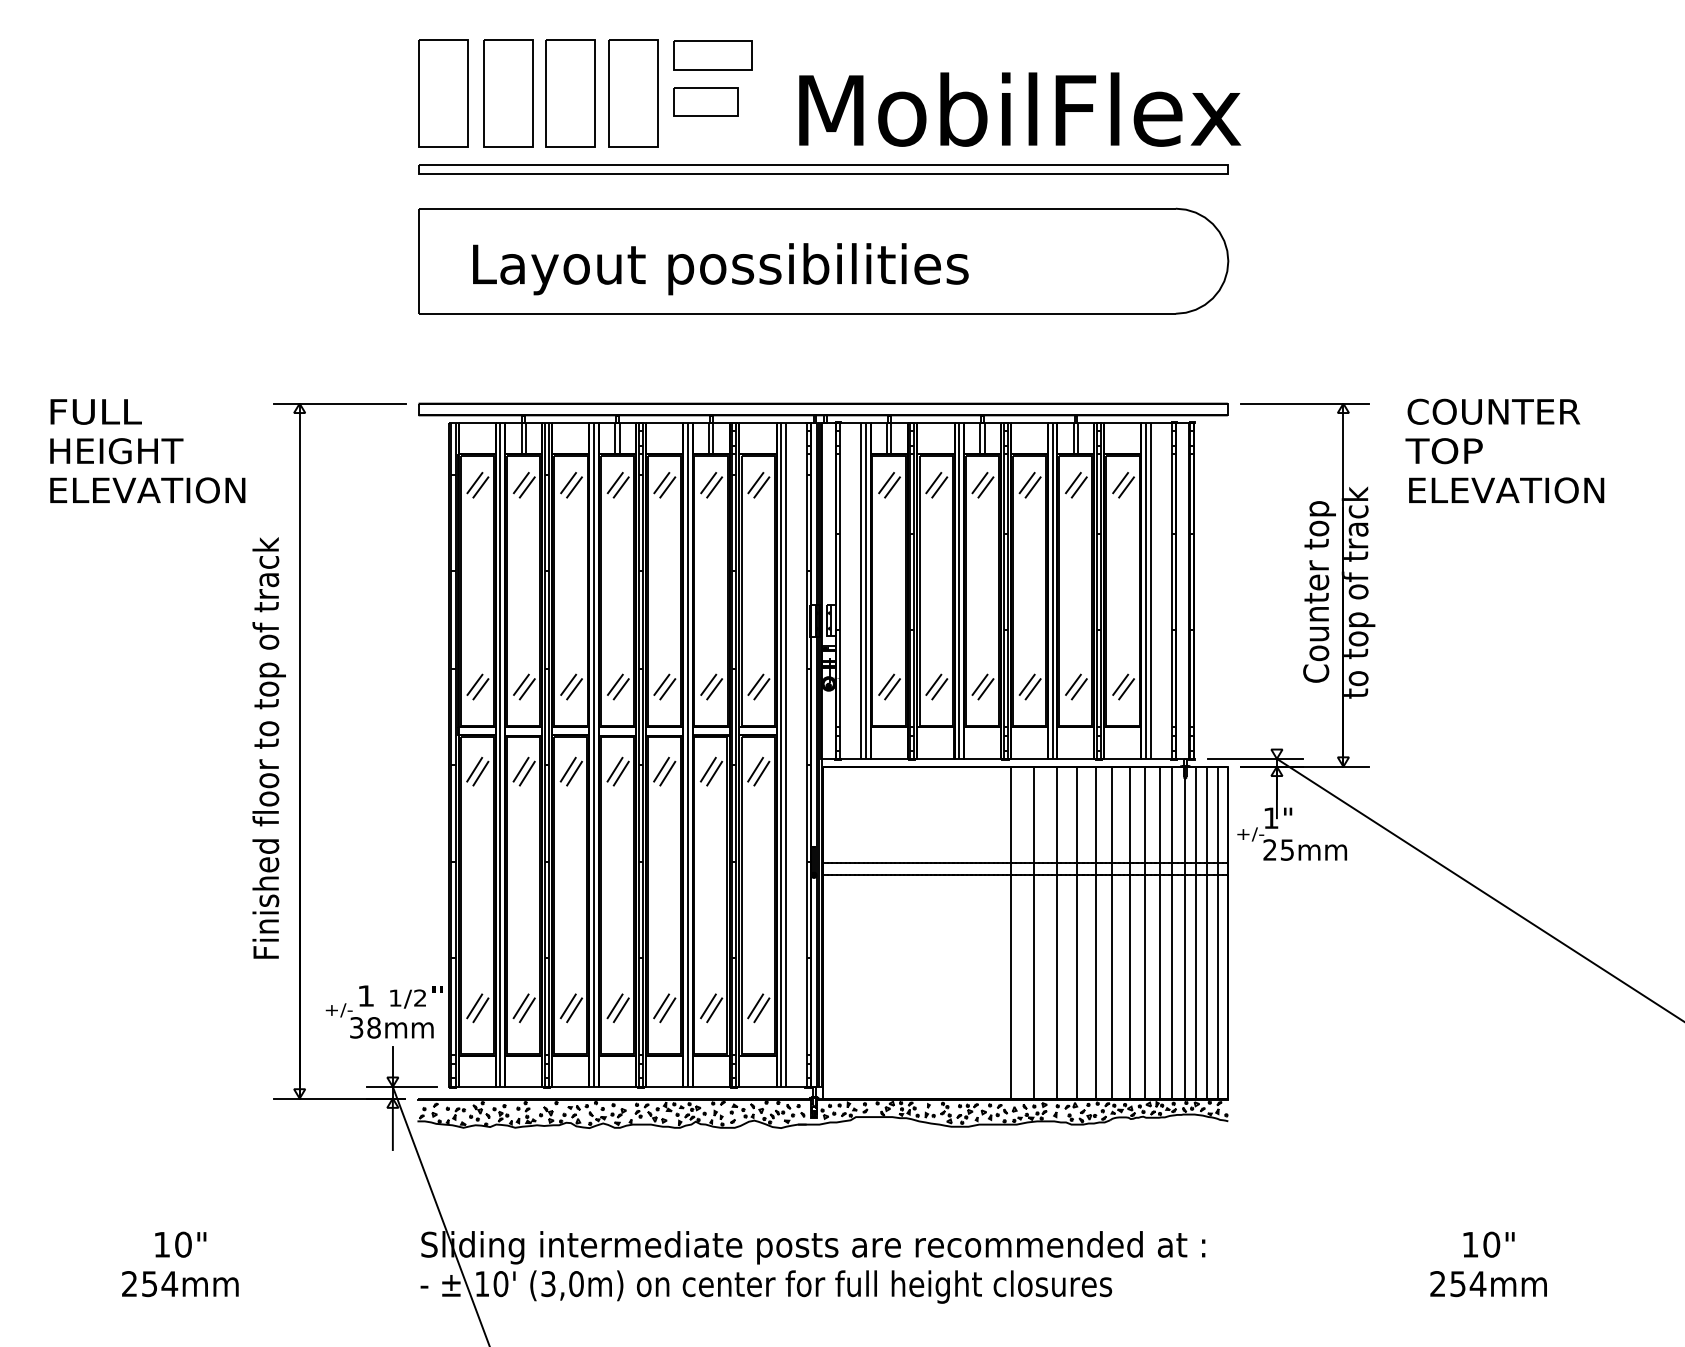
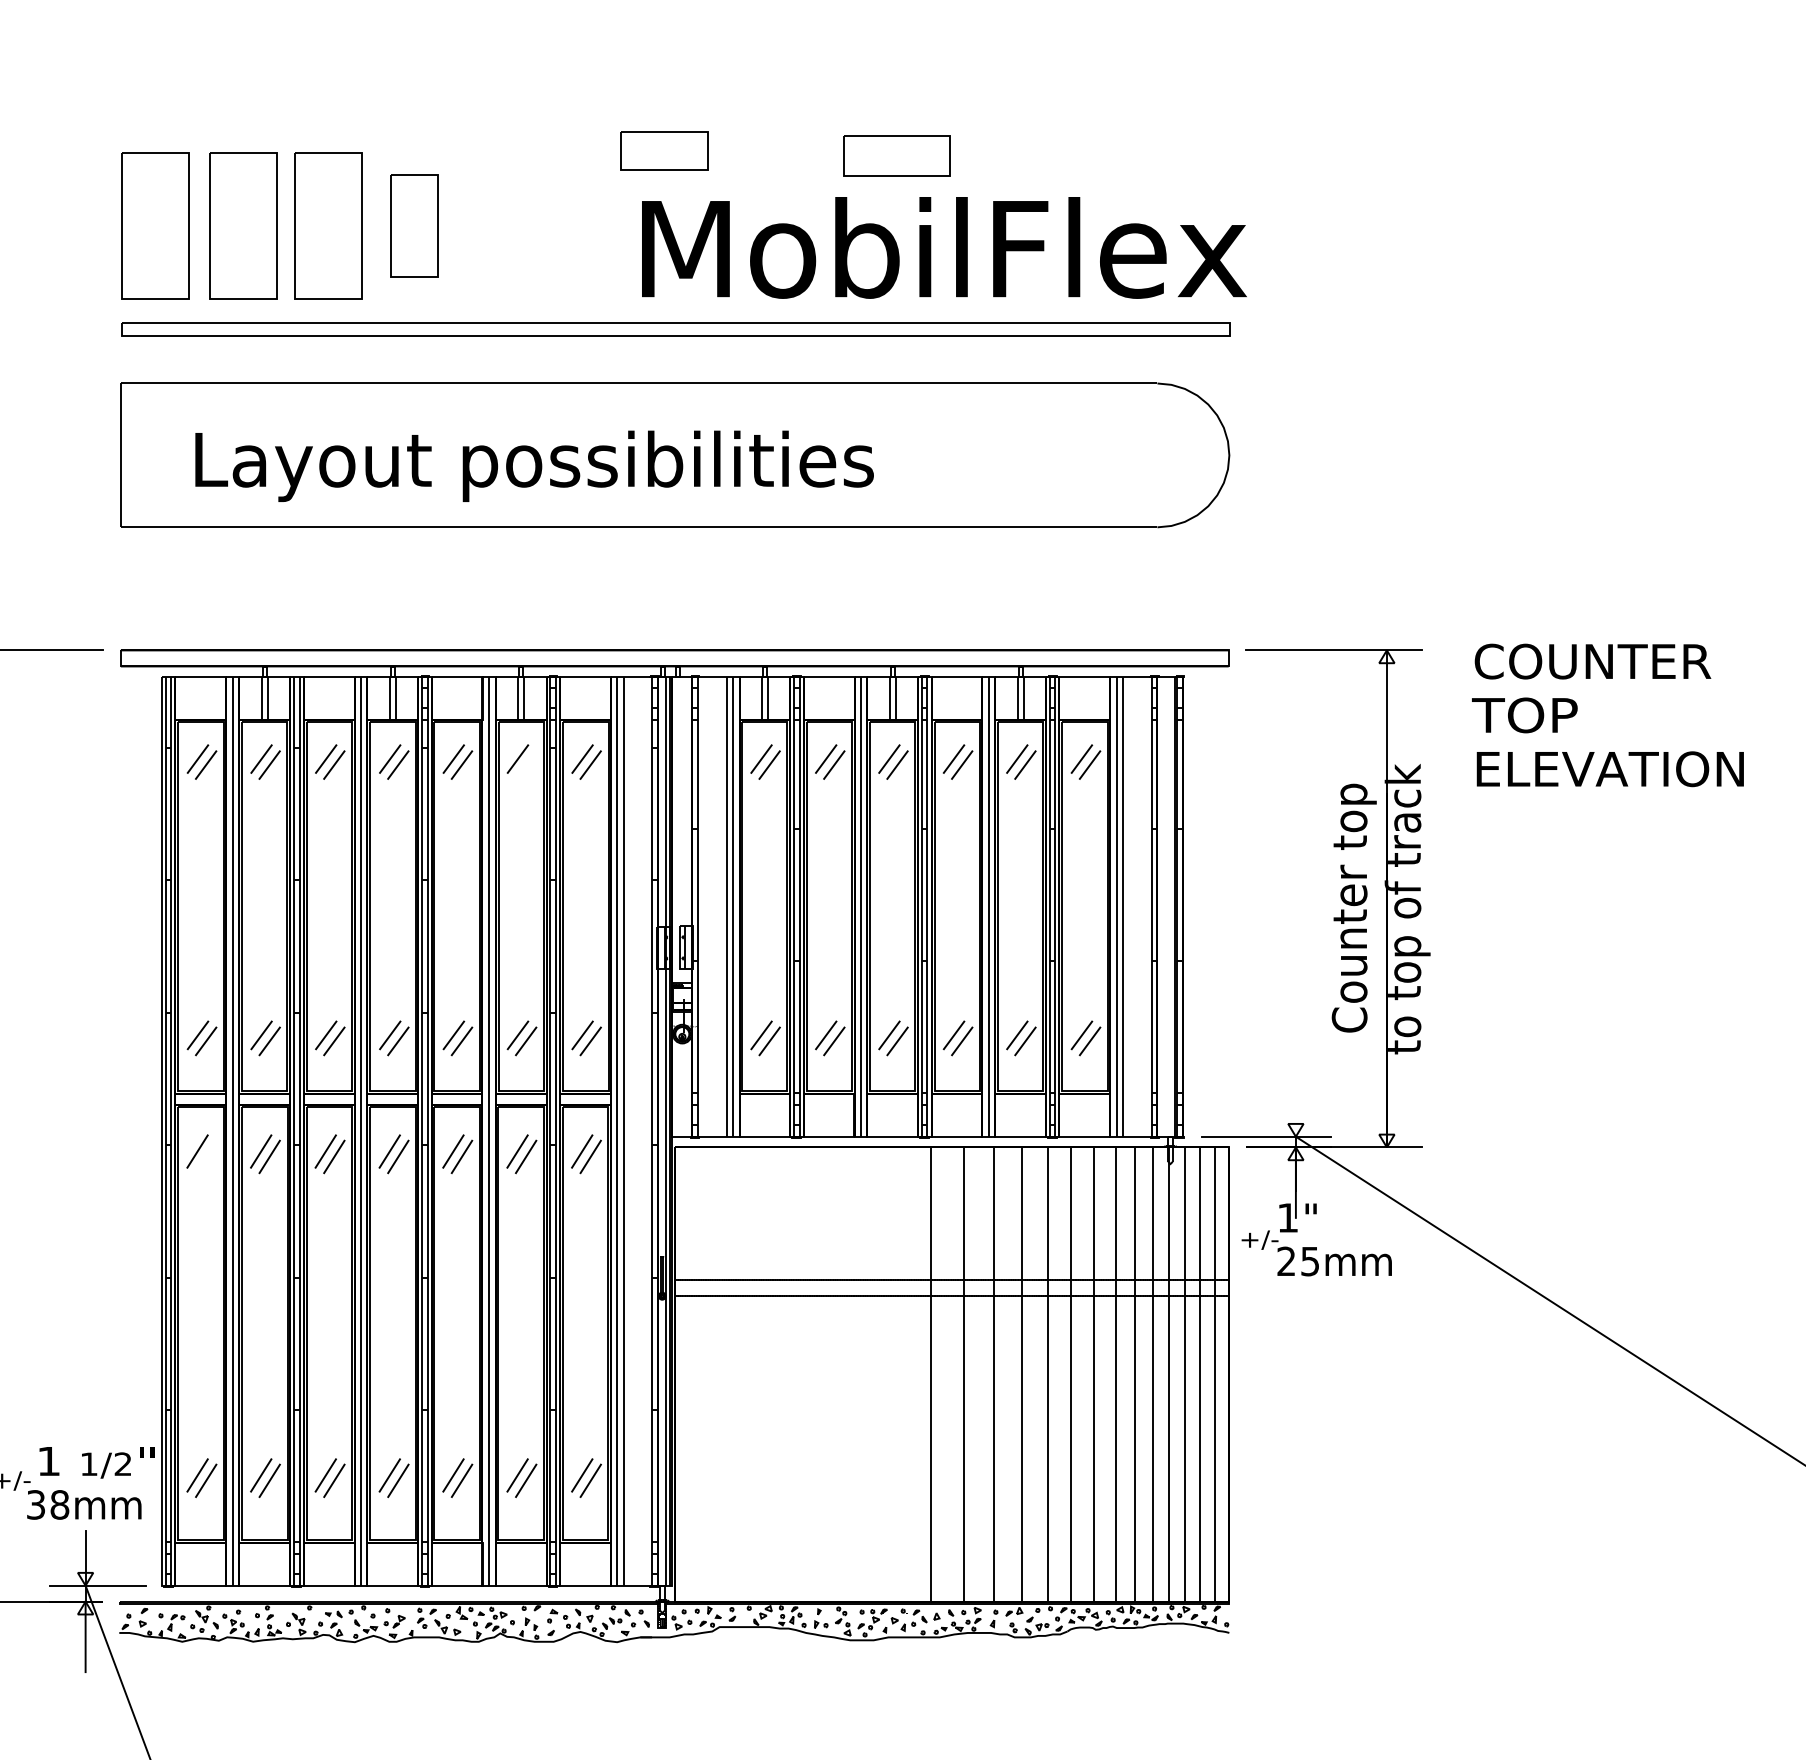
part: (712, 55) -> (896, 155), moved
part: (633, 93) -> (415, 225), size x0.7
part: (705, 101) -> (664, 150), moved
line: (714, 487) -> (525, 765), removed
line: (480, 773) -> (205, 1156), removed

